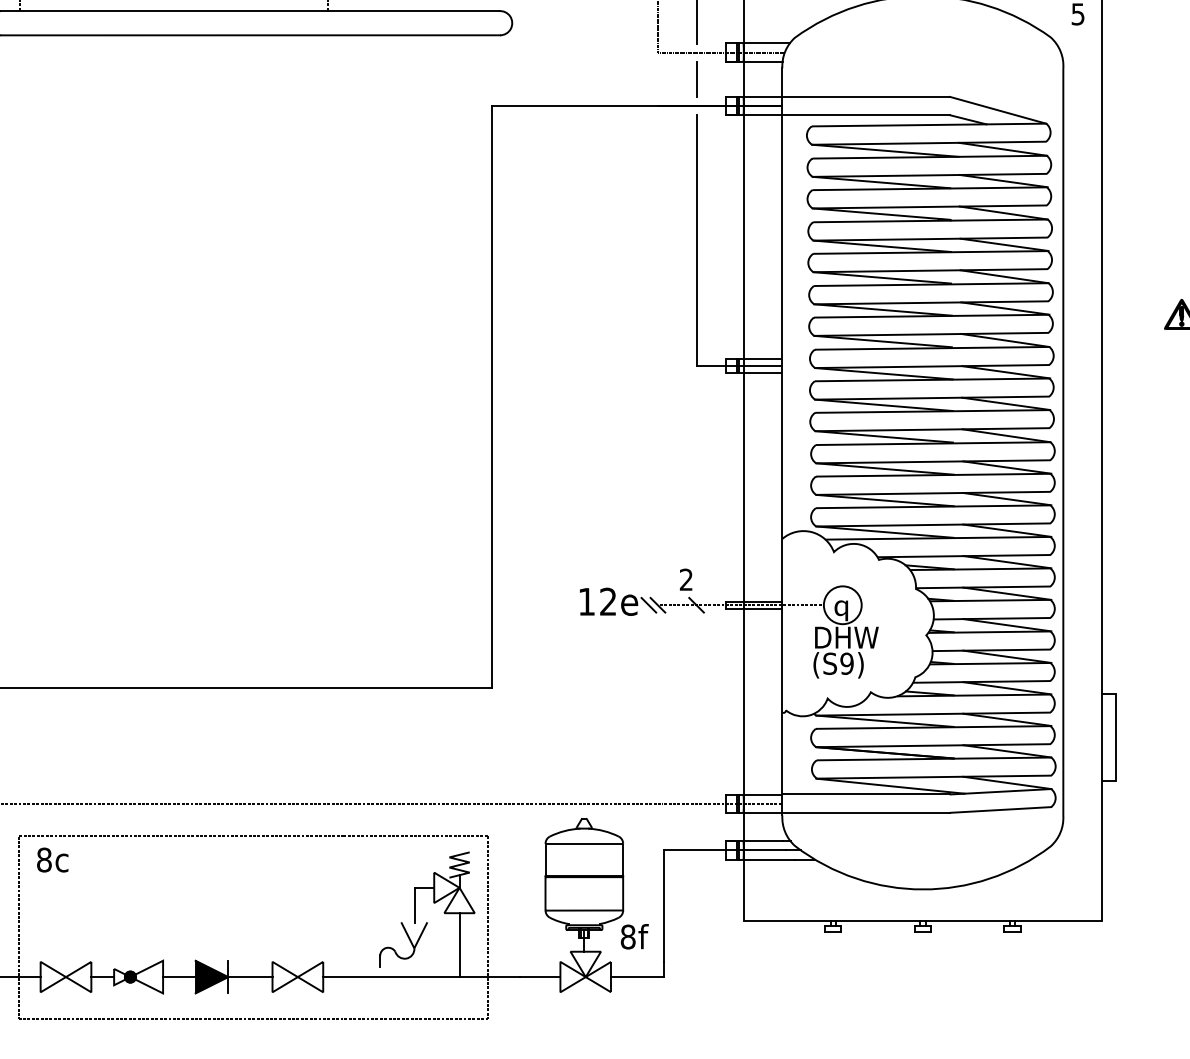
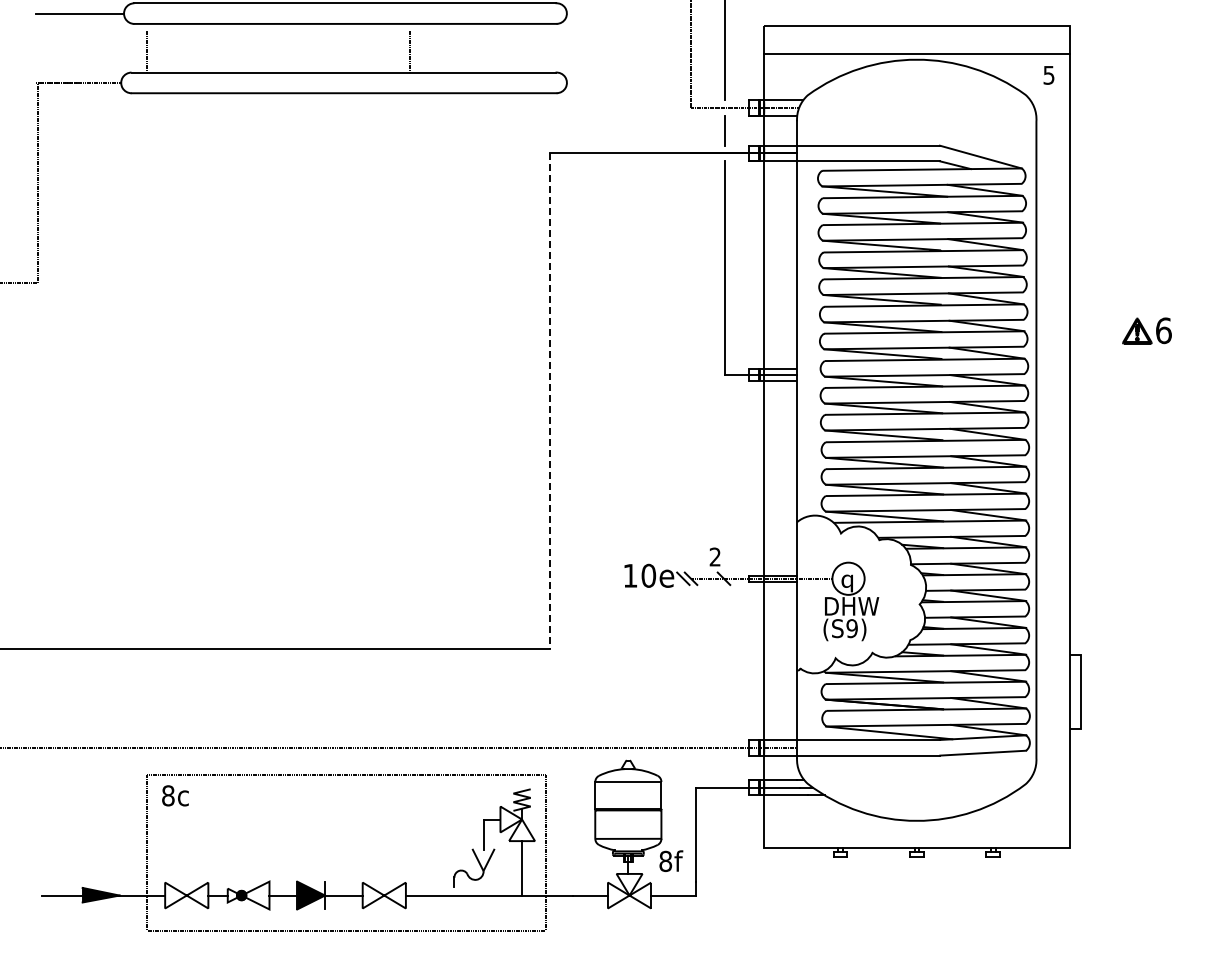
line: (491, 397) -> (549, 401), solid -> dashed
text: (607, 601) -> (648, 575), 12e -> 10e

